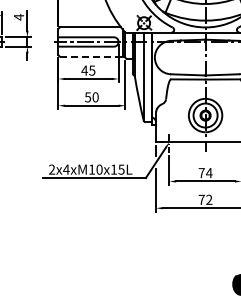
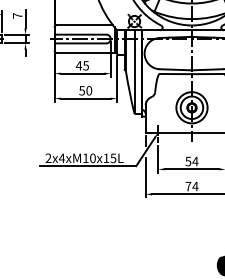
text: (18, 17) -> (17, 16), 4 -> 7
line: (92, 56) -> (86, 52), dashed -> solid
text: (201, 173) -> (188, 161), 74 -> 54
text: (208, 199) -> (194, 186), 72 -> 74

